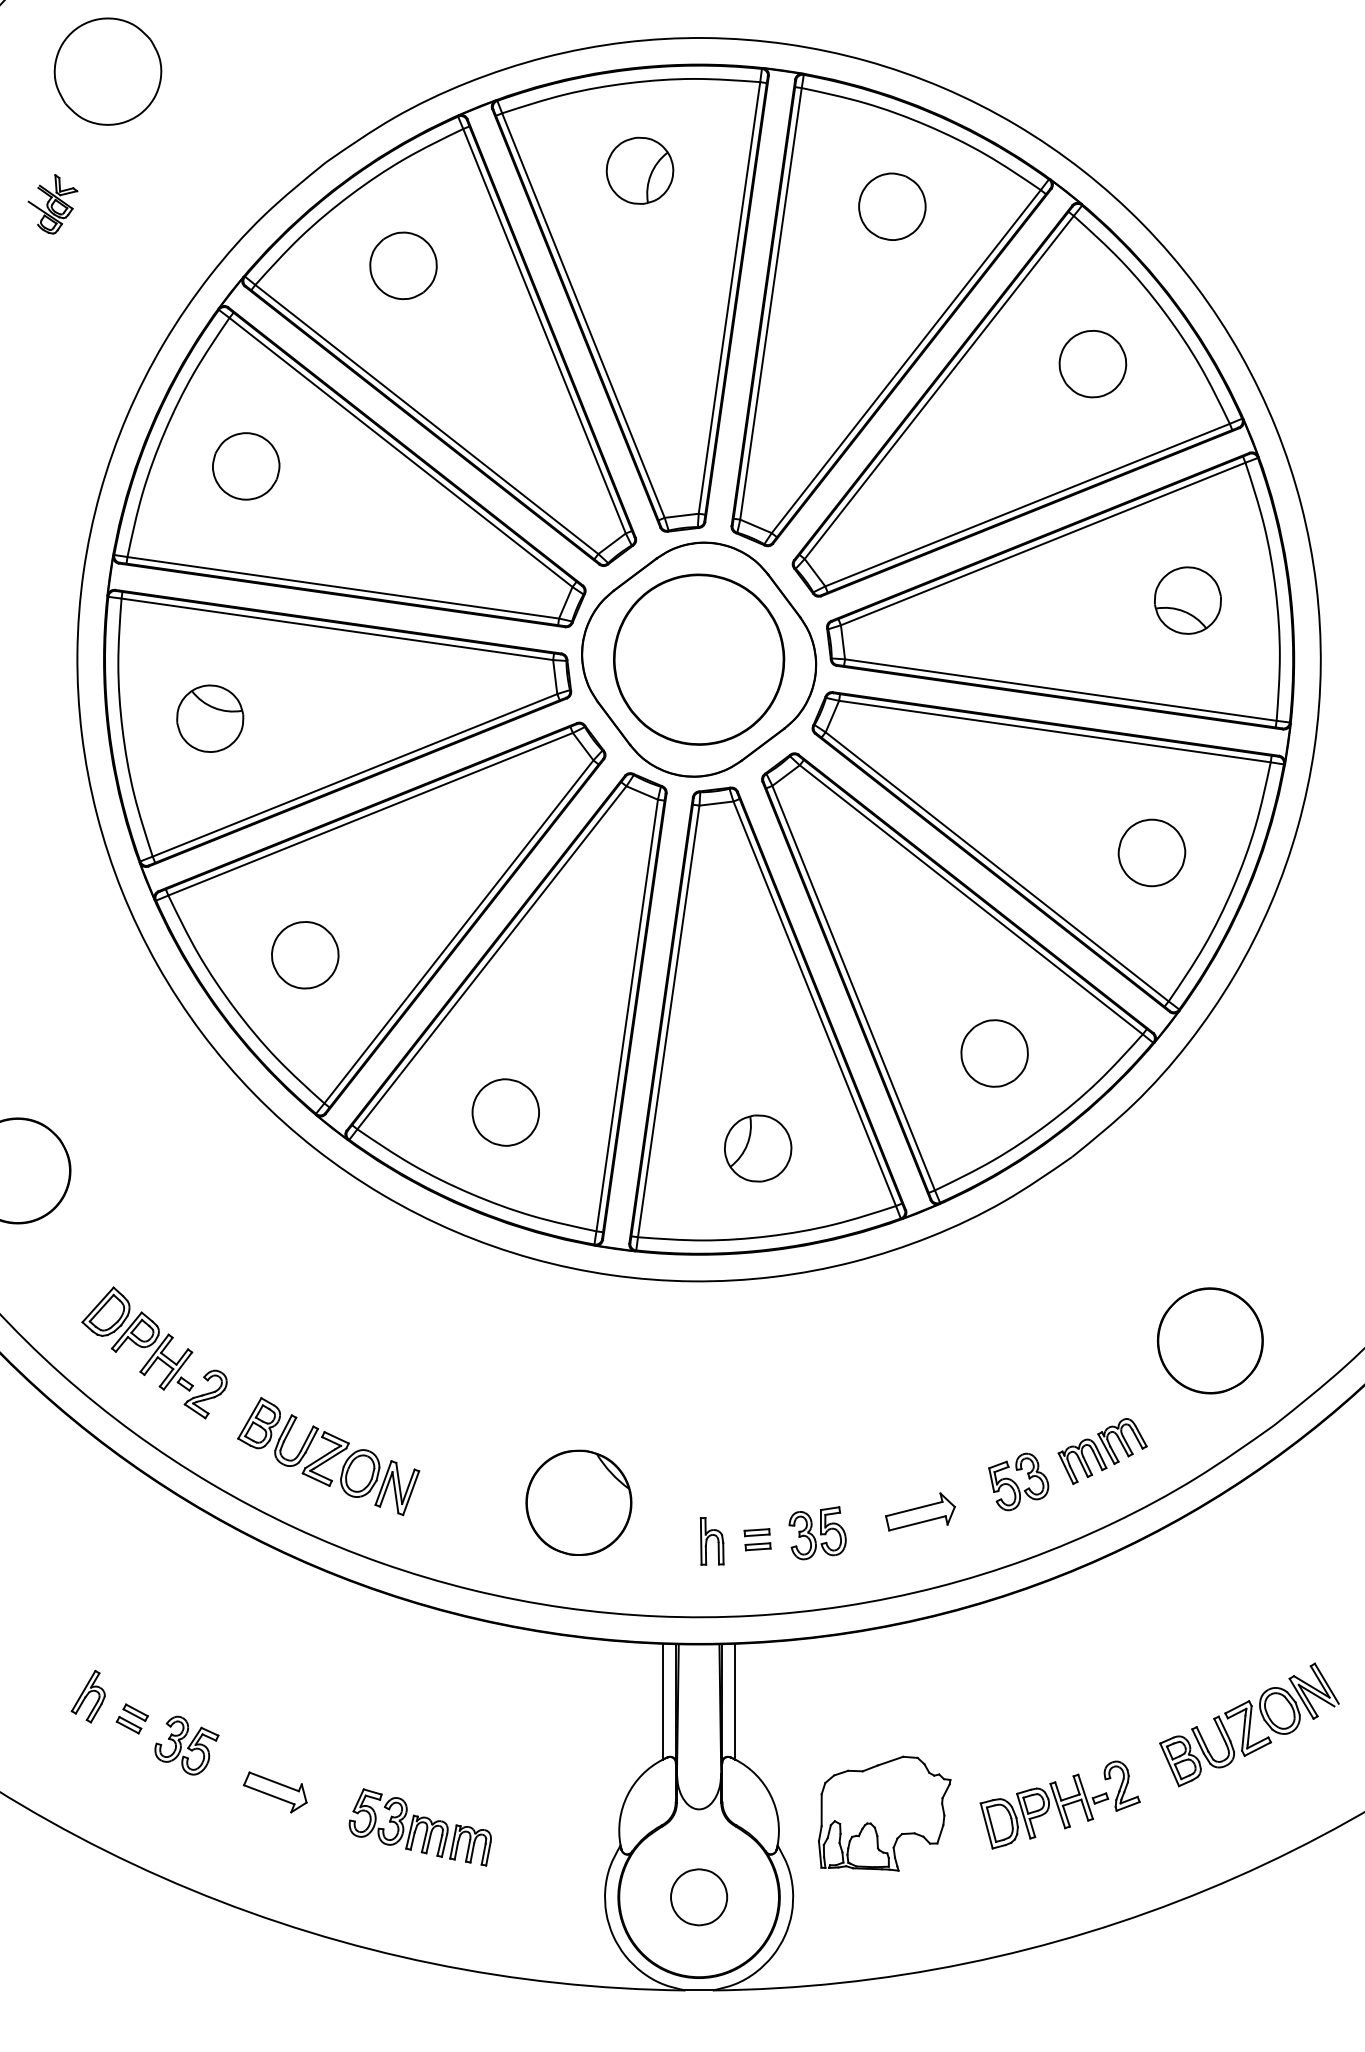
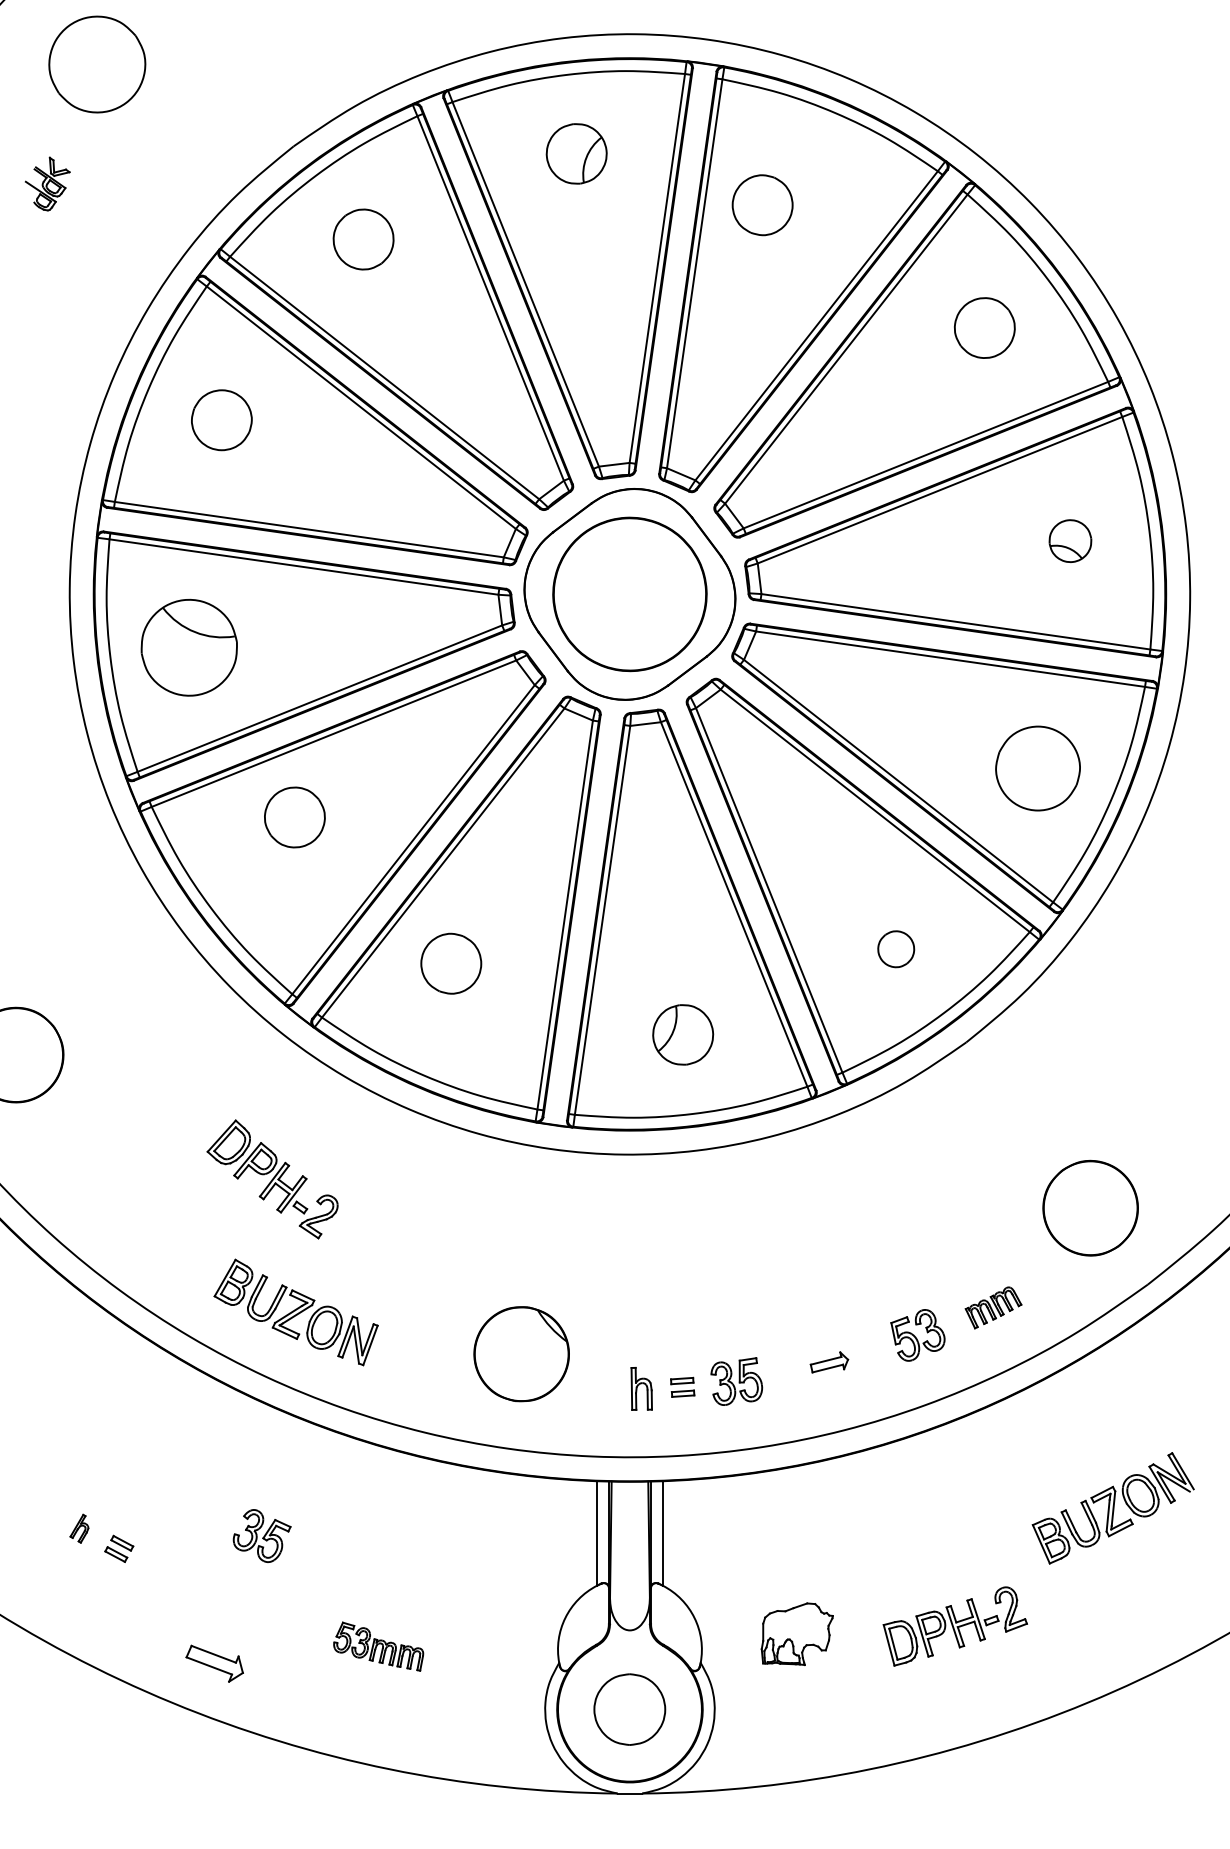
part: (892, 206) -> (762, 204), moved
part: (1187, 600) -> (1070, 541), size x0.7
part: (210, 718) -> (189, 647), size x1.6
part: (1151, 852) -> (1037, 768), size x1.4
part: (305, 955) -> (295, 817), moved
part: (994, 1053) -> (896, 949), size x0.6
part: (505, 1112) -> (450, 963), moved
part: (154, 1352) -> (272, 1179), moved
part: (1102, 1451) -> (993, 1307), size x0.7
part: (920, 1511) -> (829, 1361), size x0.6
part: (87, 1696) -> (78, 1528), size x0.6
part: (1249, 1724) -> (1113, 1507), moved
part: (186, 1745) -> (261, 1535), moved
part: (275, 1792) -> (214, 1663), moved
part: (884, 1813) -> (797, 1634), size x0.6
part: (419, 1827) -> (378, 1646), size x0.7
part: (699, 1897) -> (630, 1709), size x1.4

